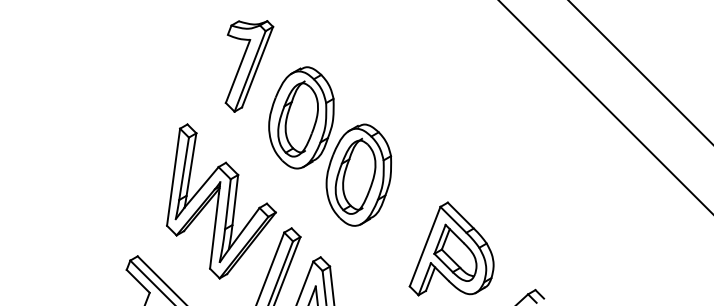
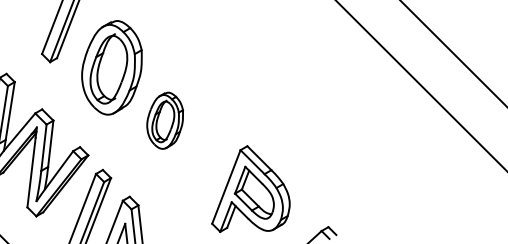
part: (358, 174) -> (164, 120), size x0.6

